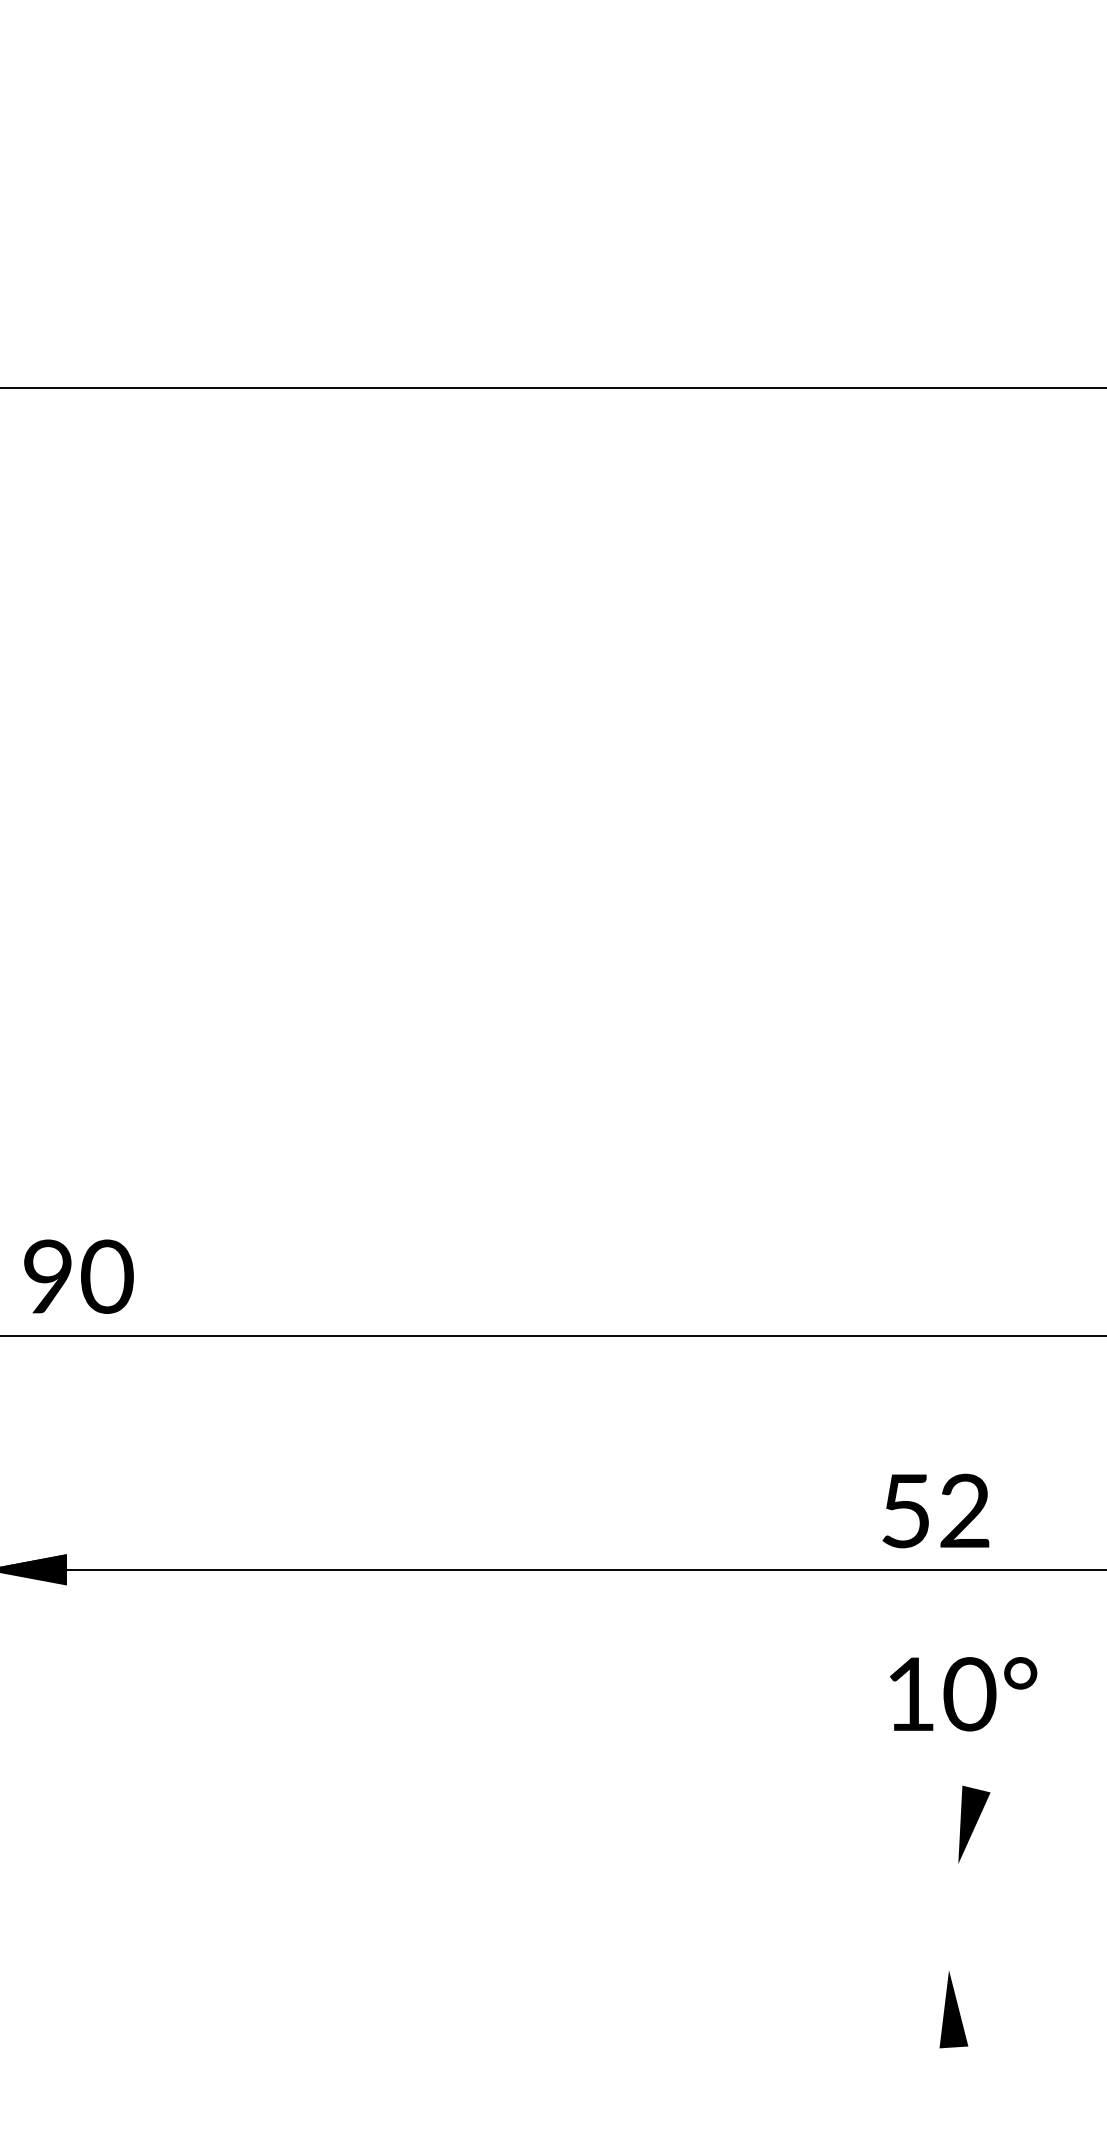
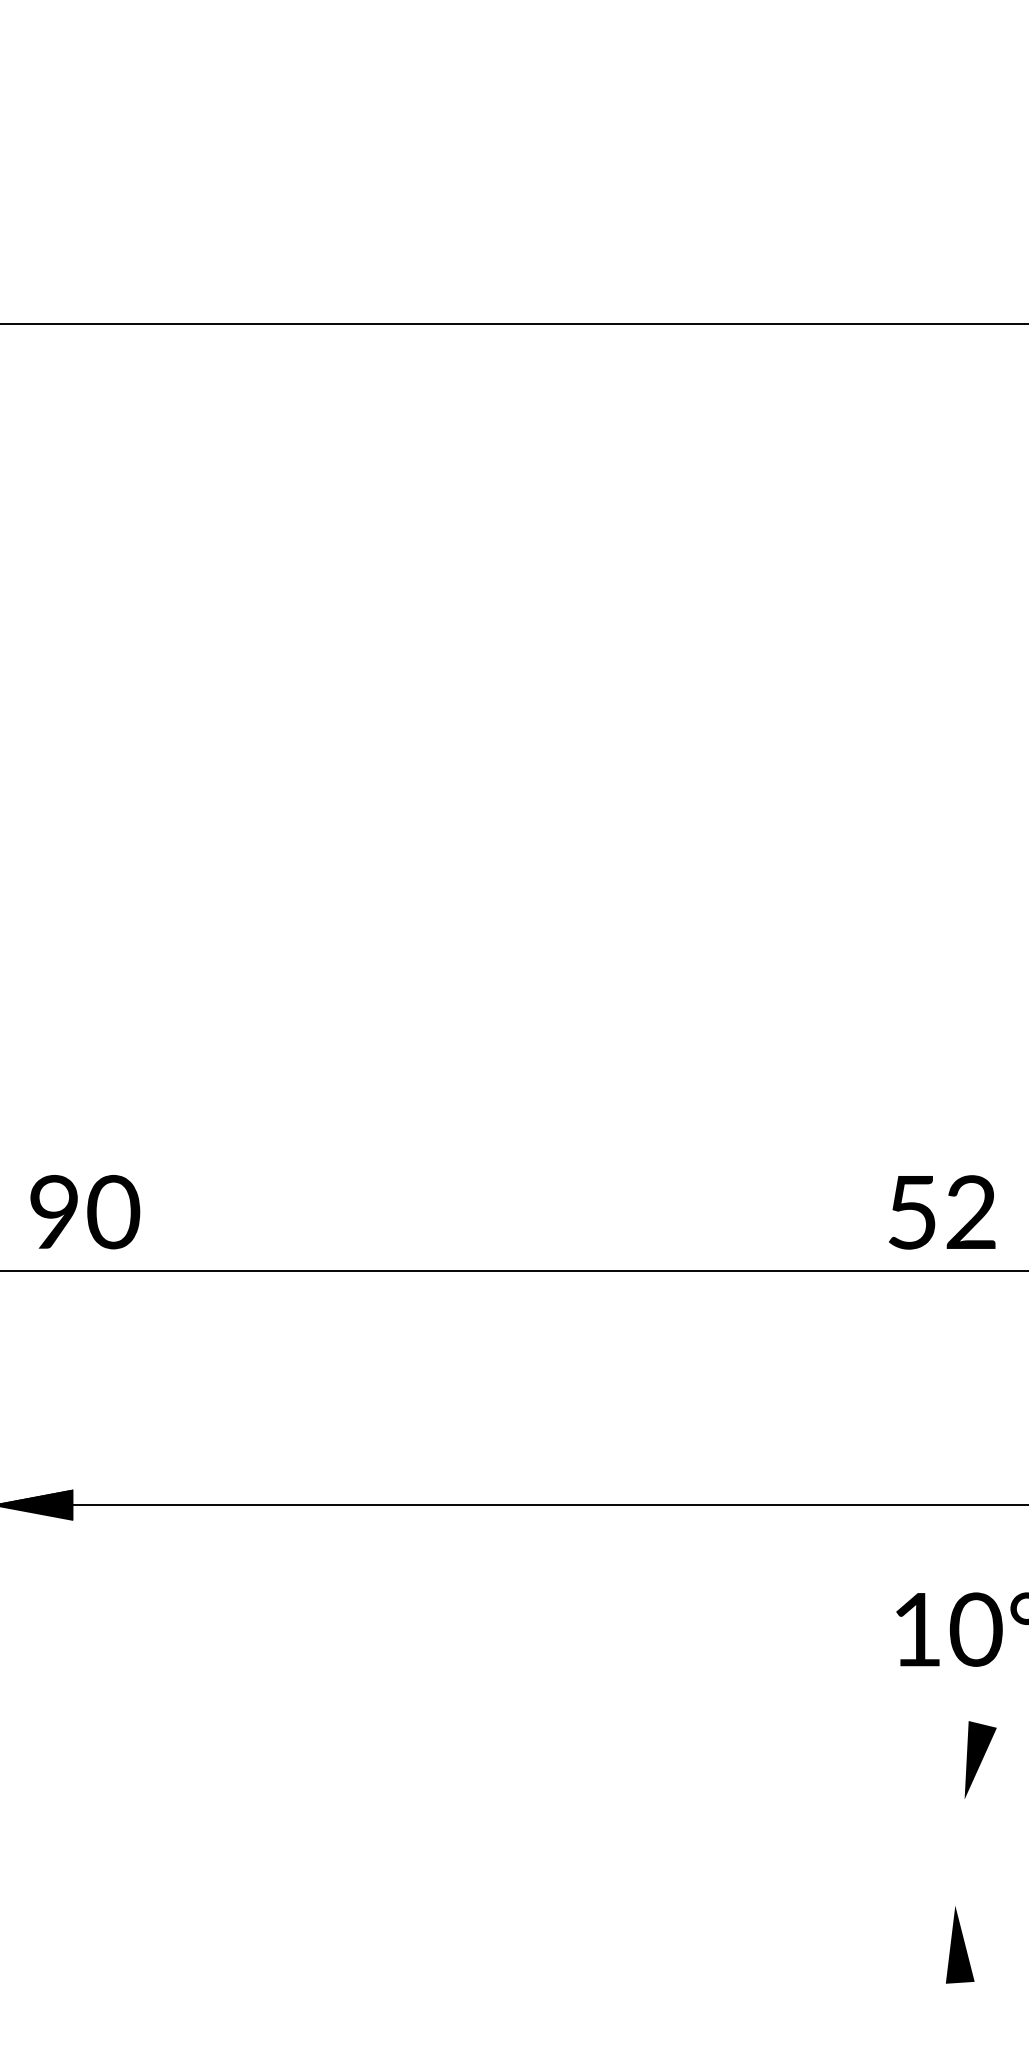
text: (935, 1510) -> (941, 1211), moved

